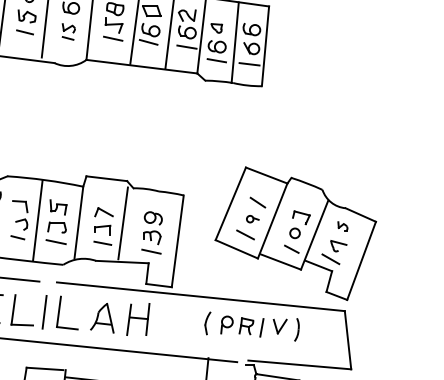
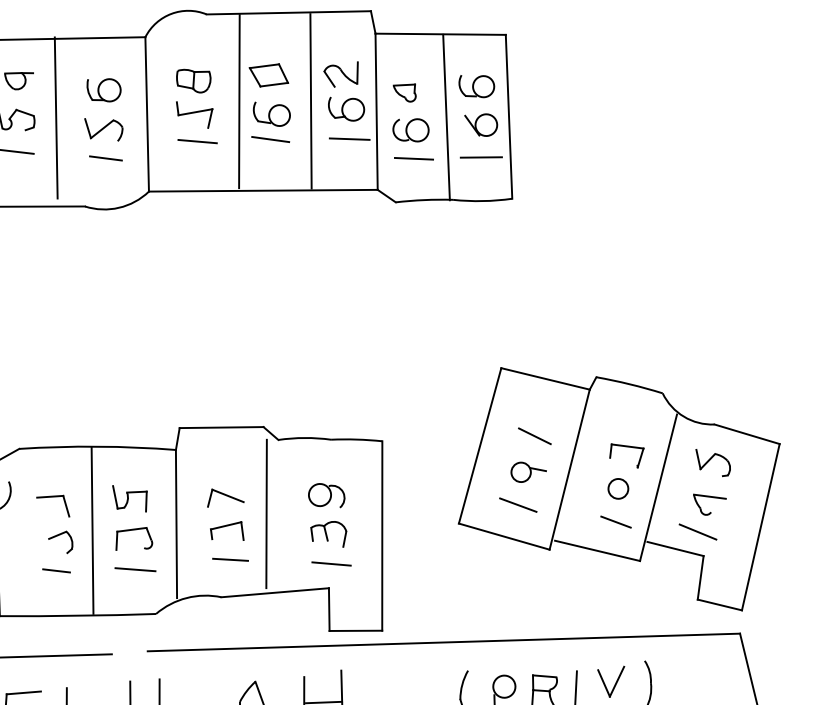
part: (68, 31) -> (104, 138), size x1.43
part: (252, 218) -> (528, 469), size x1.43
part: (342, 226) -> (712, 462), size x1.67

